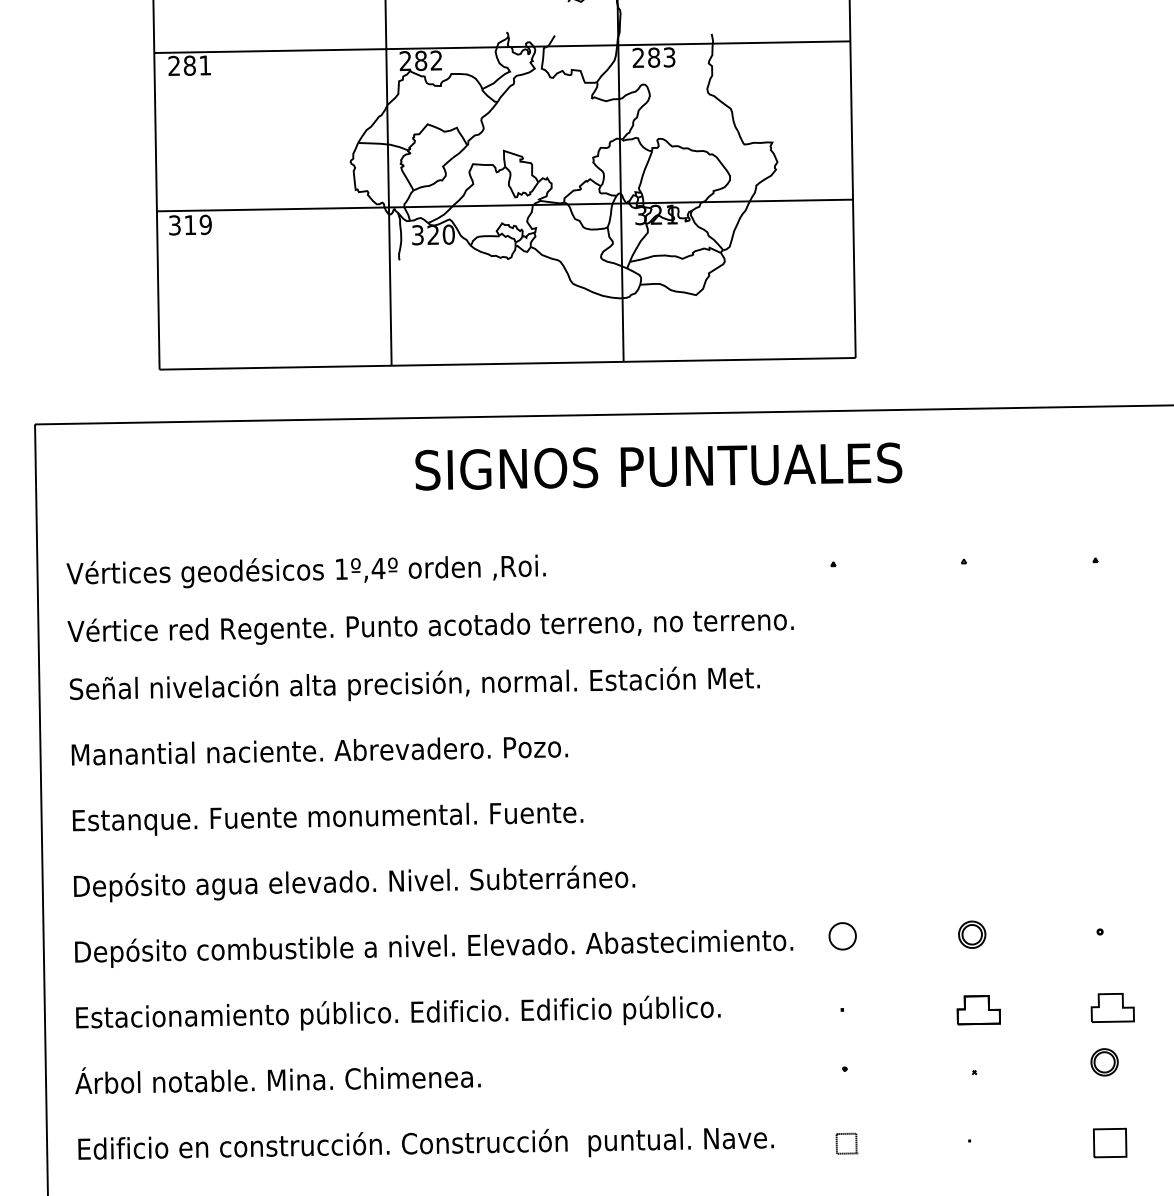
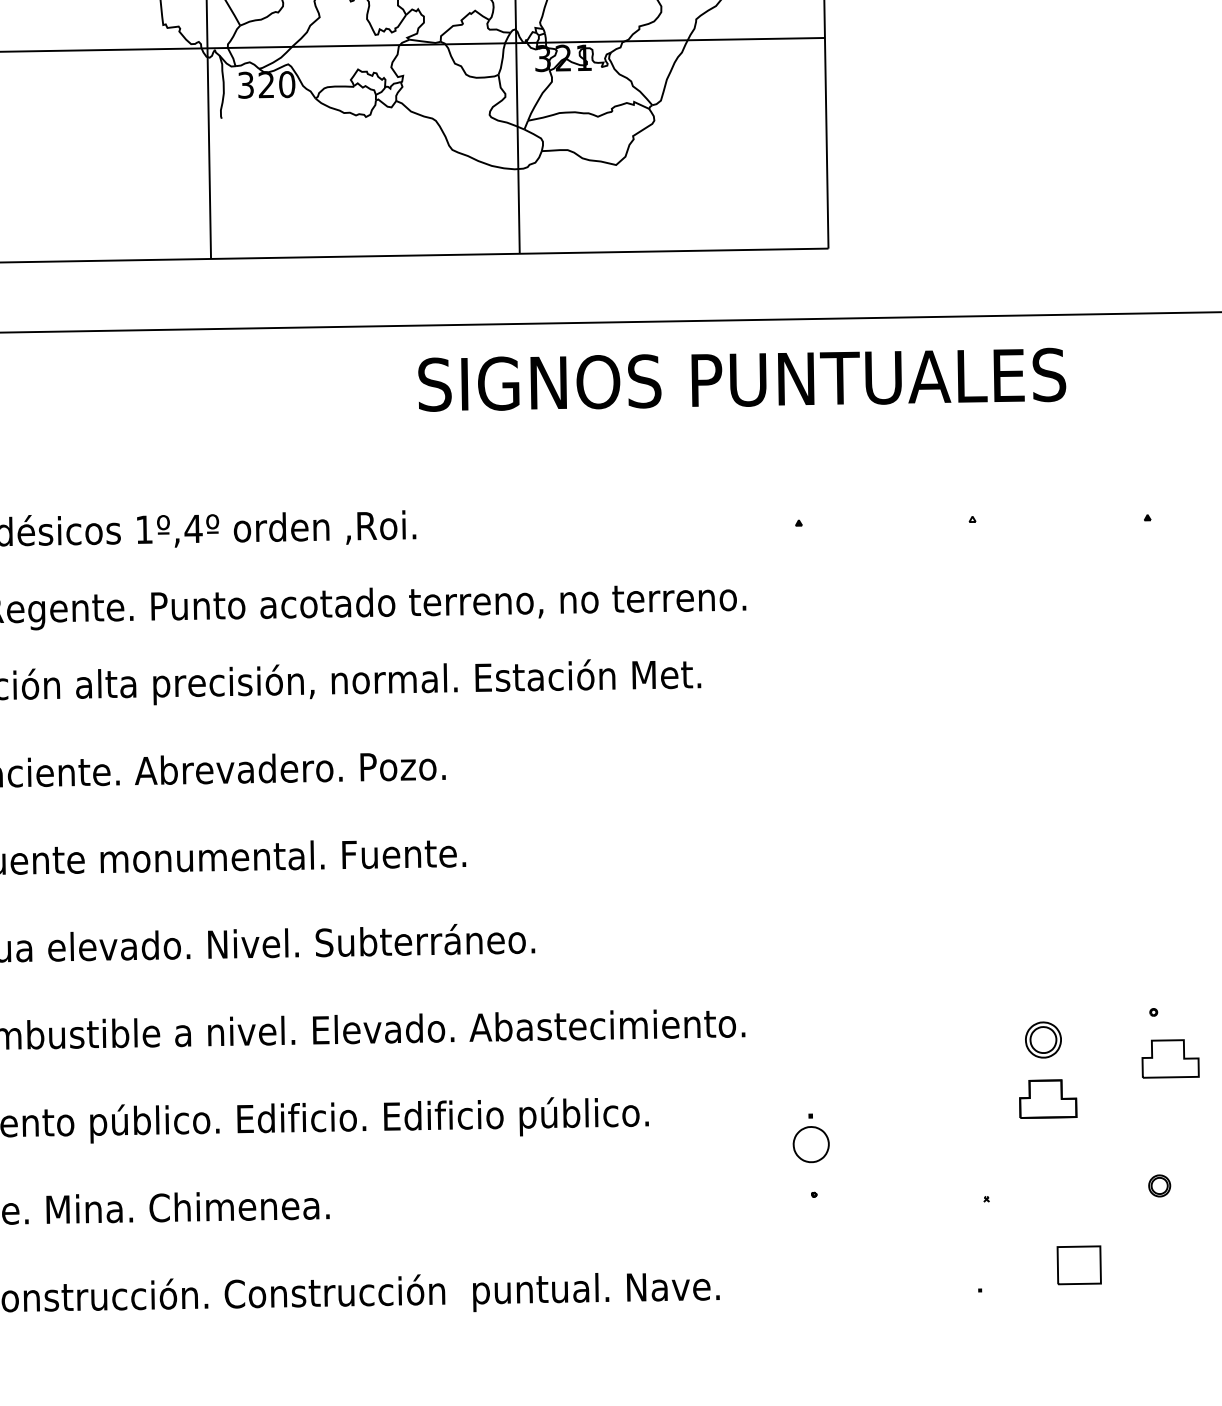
text: (658, 466) -> (741, 379), moved
part: (972, 934) -> (1043, 1039), moved
part: (842, 936) -> (810, 1144), moved
part: (1112, 1007) -> (1170, 1058), moved
part: (978, 1010) -> (1047, 1099), moved
part: (1104, 1062) -> (1159, 1186), size x0.6
part: (1110, 1142) -> (1079, 1264), moved
part: (846, 1143) -> (816, 1293), removed

